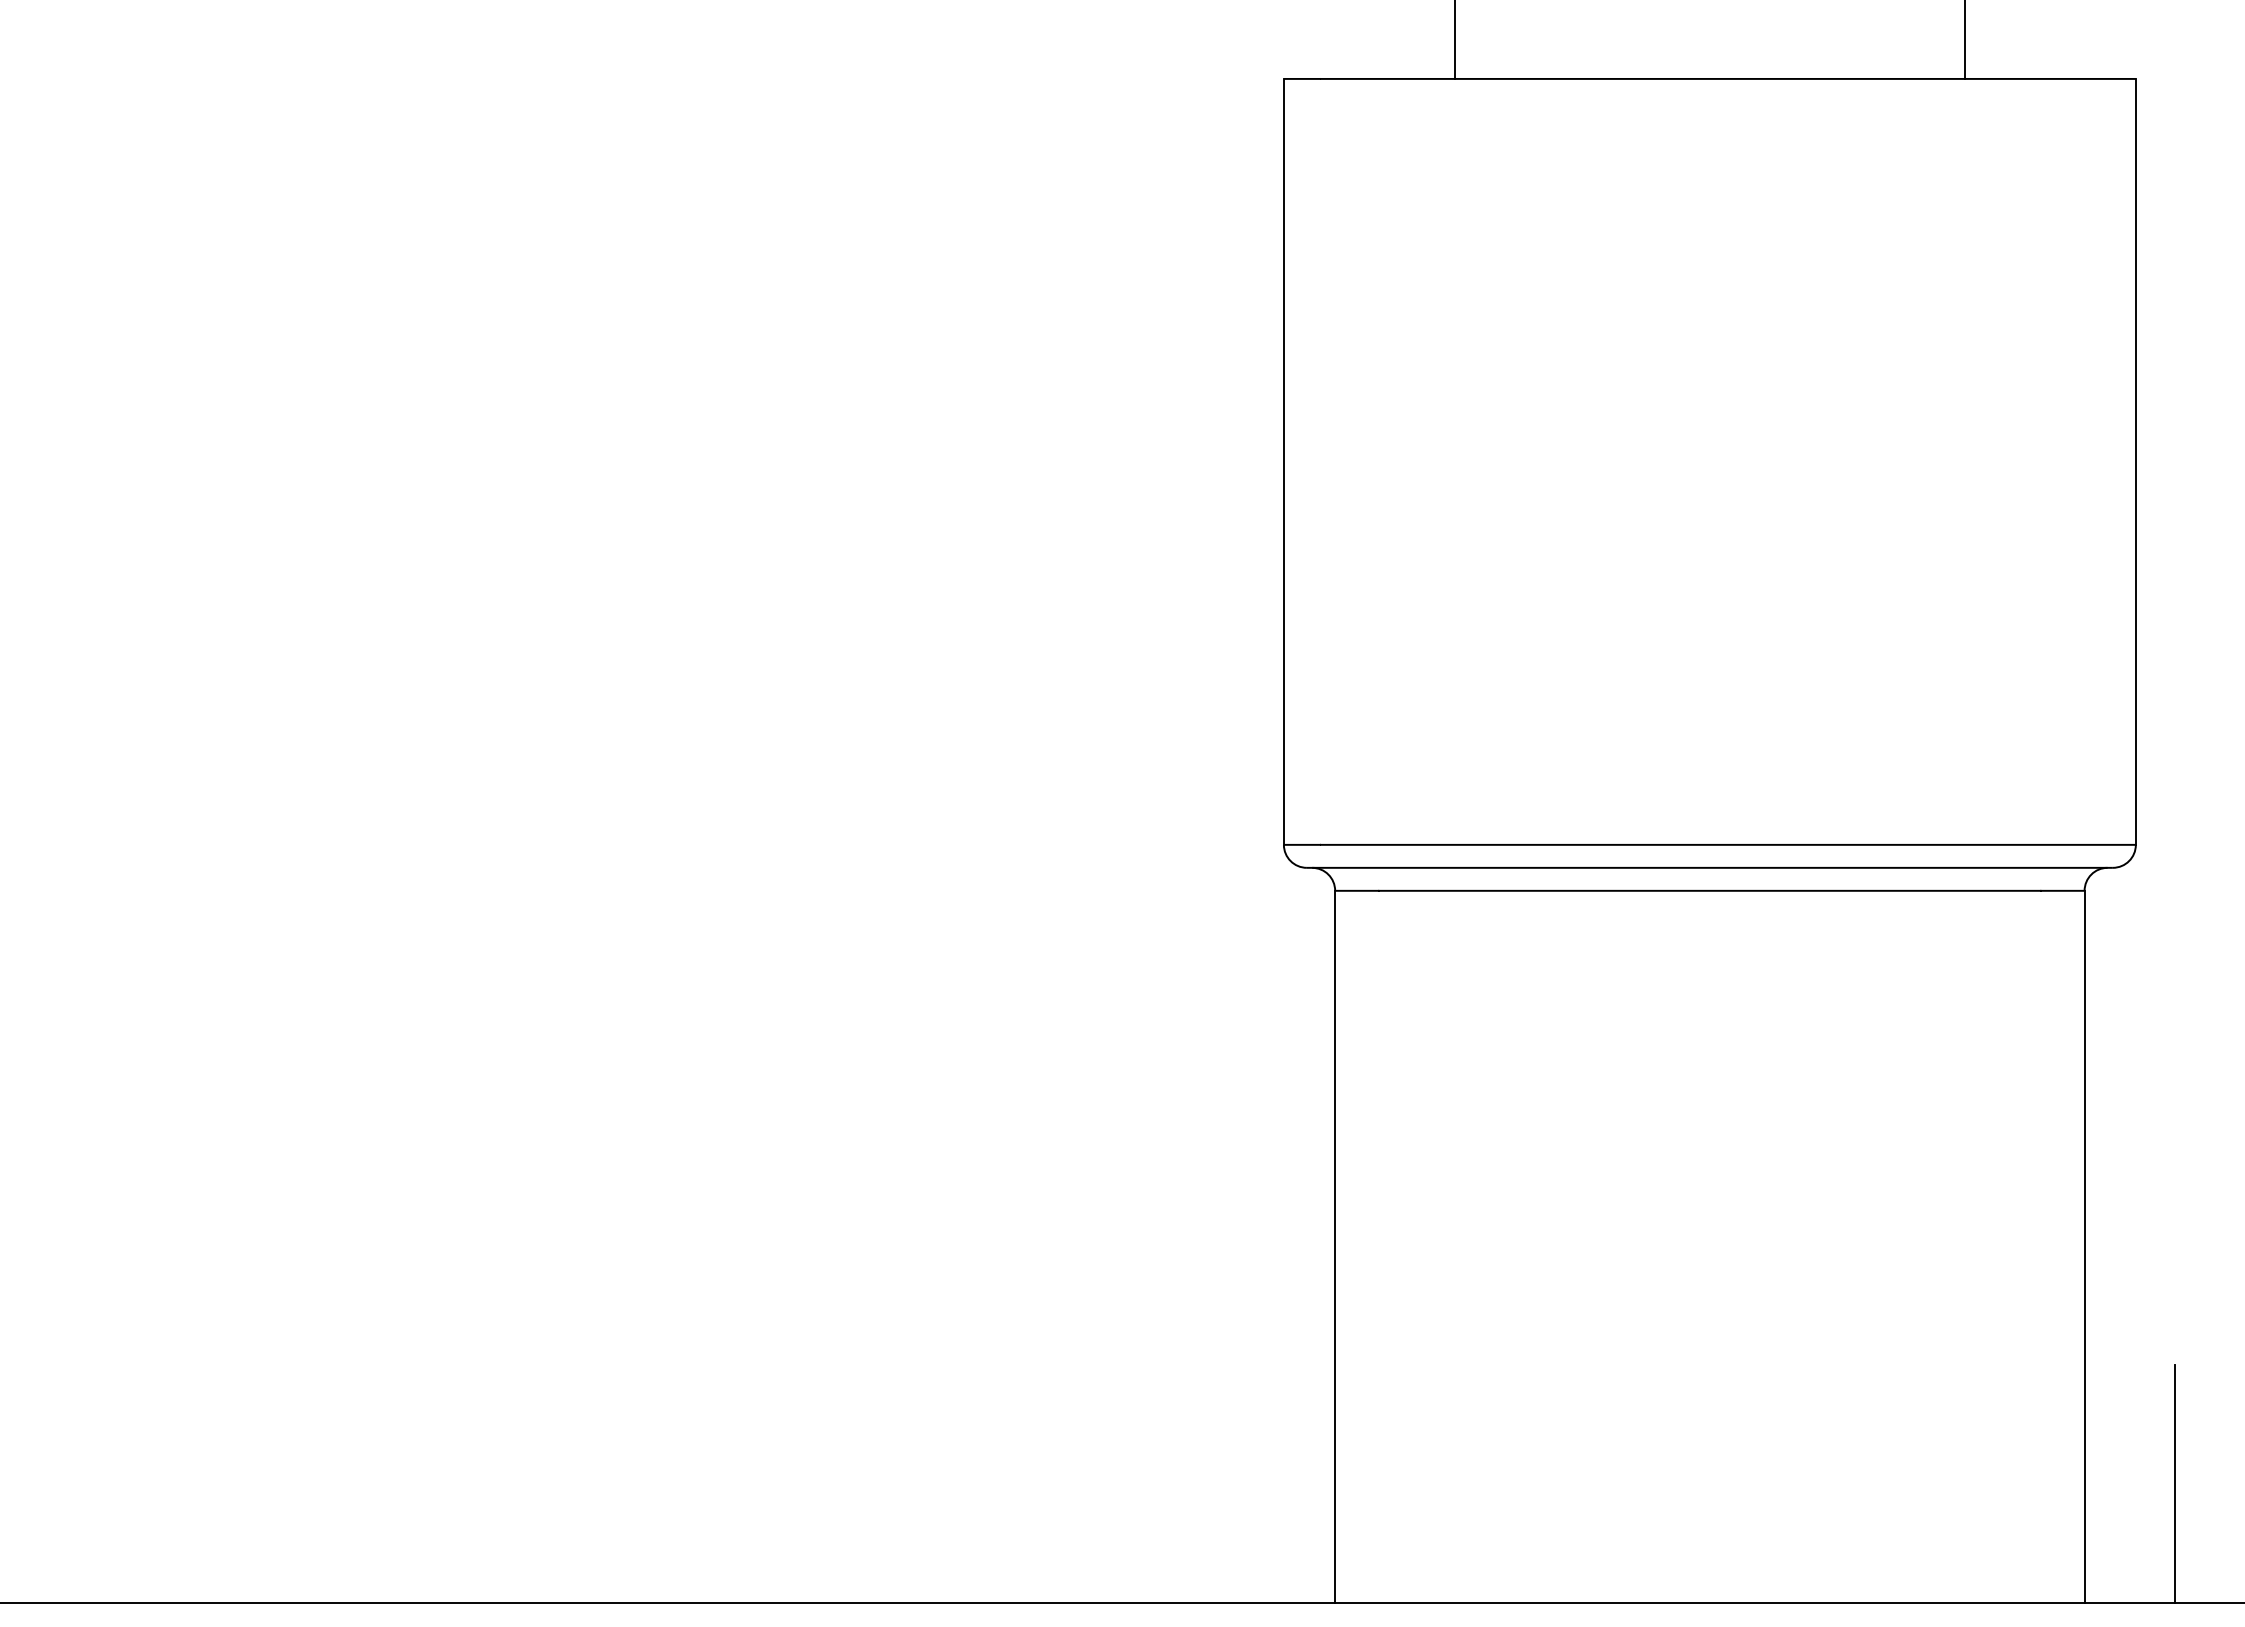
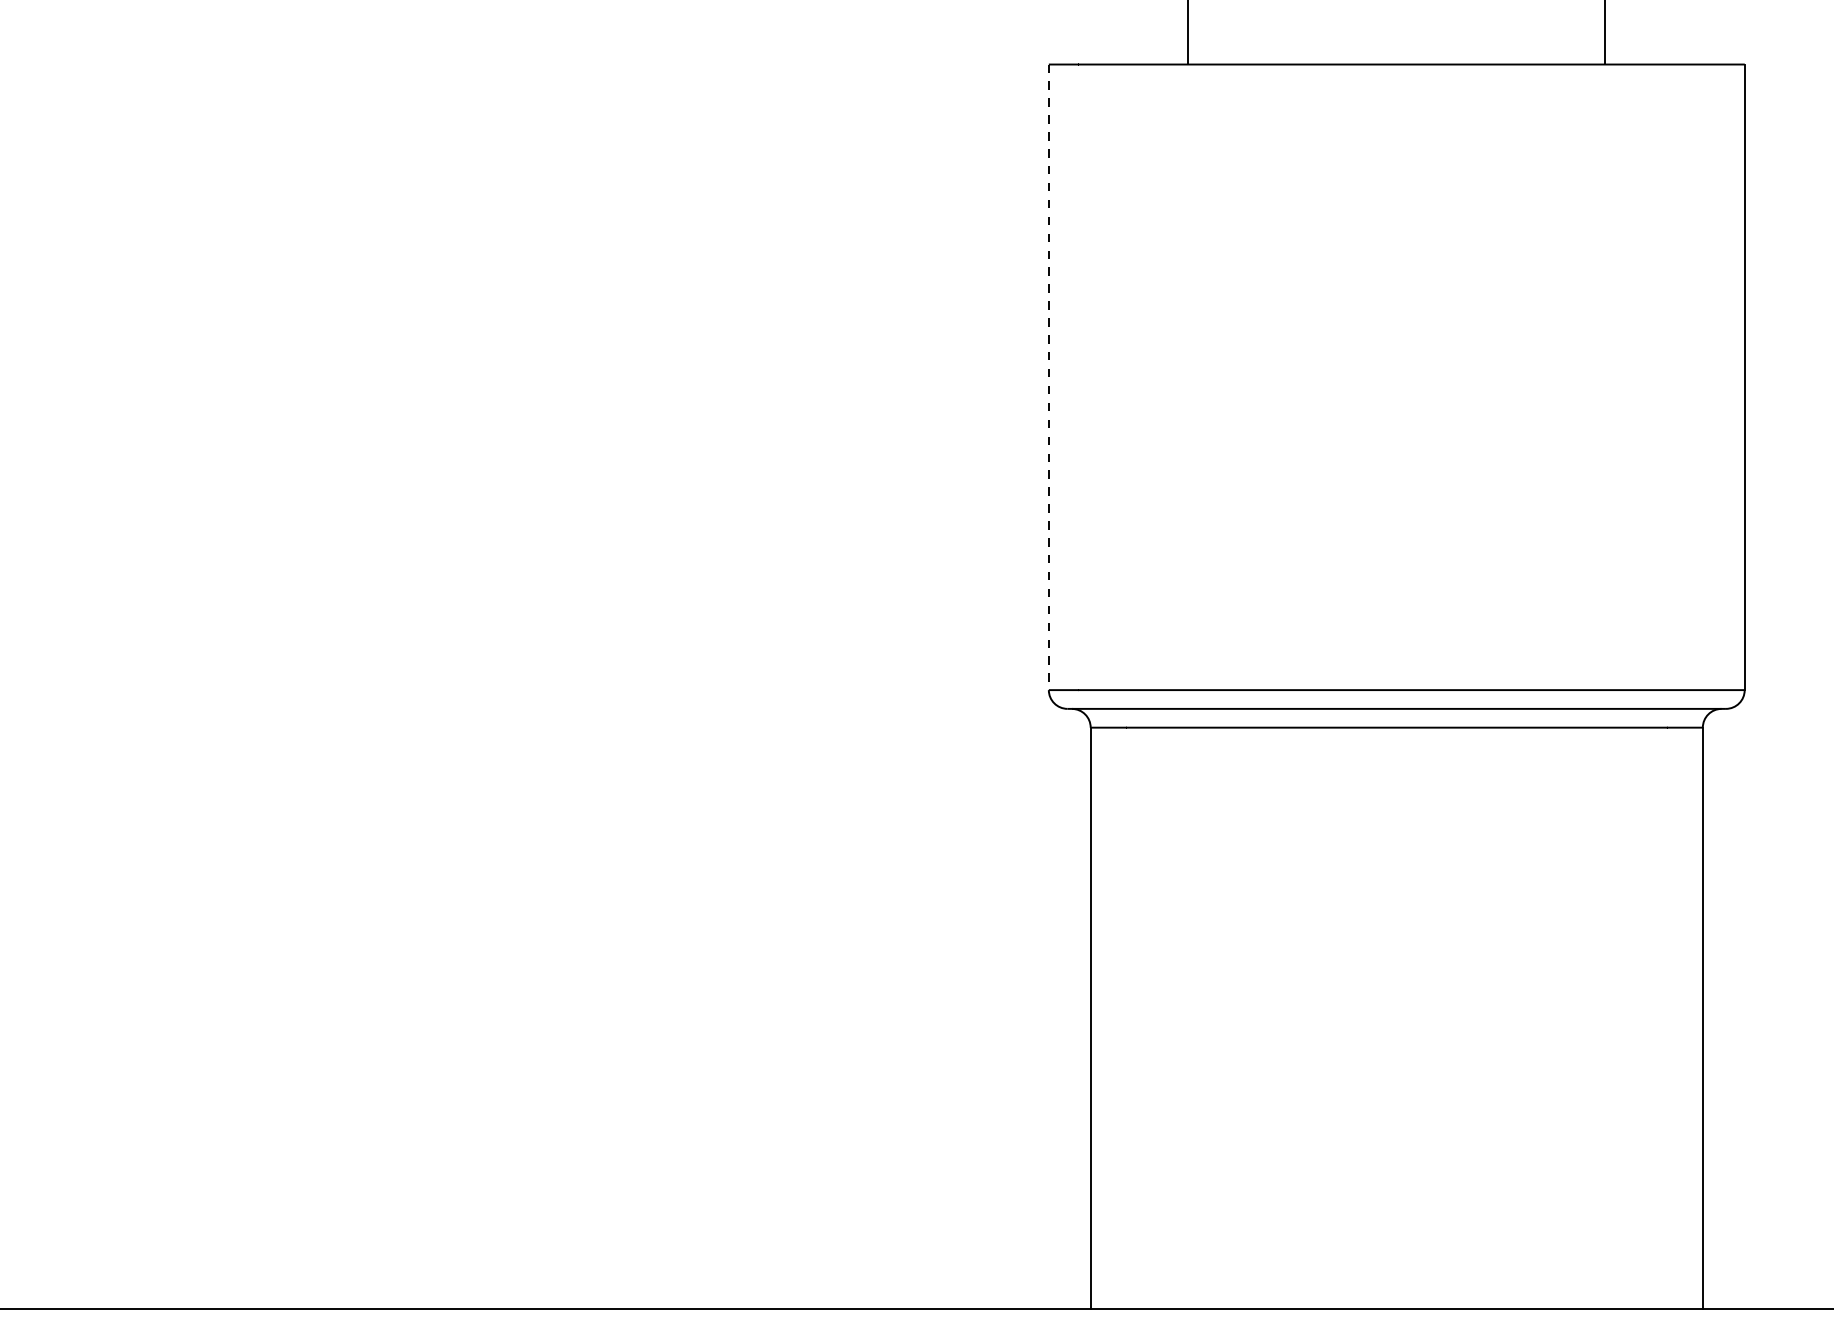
line: (1283, 461) -> (1048, 376), solid -> dashed
line: (2175, 1484) -> (1777, 1212), removed

